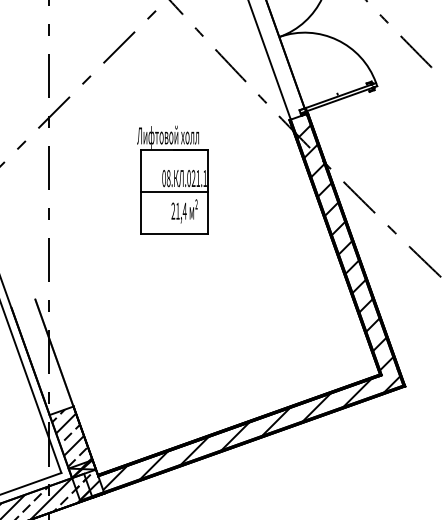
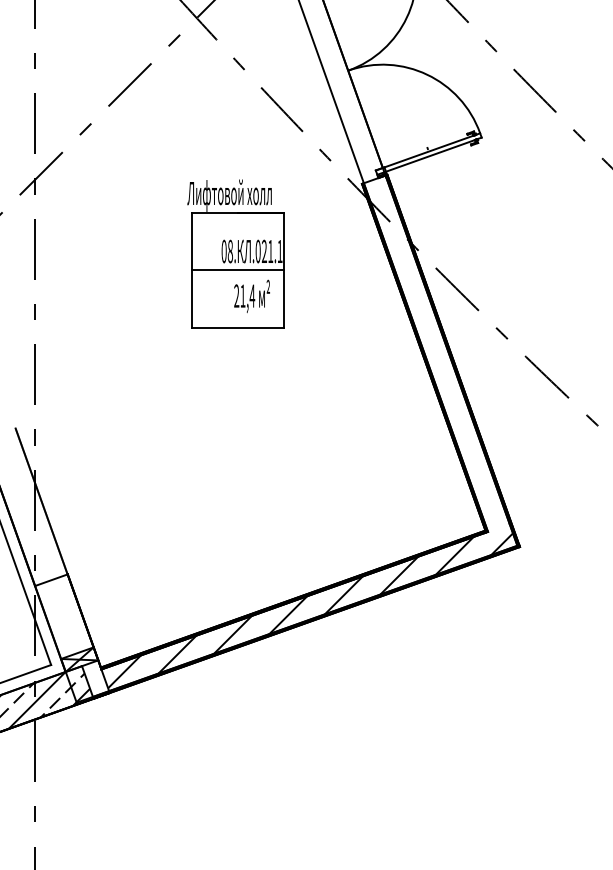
part: (172, 179) -> (235, 253), moved
hatch: (345, 248) -> (438, 358), removed
hatch: (77, 455) -> (73, 640), removed

